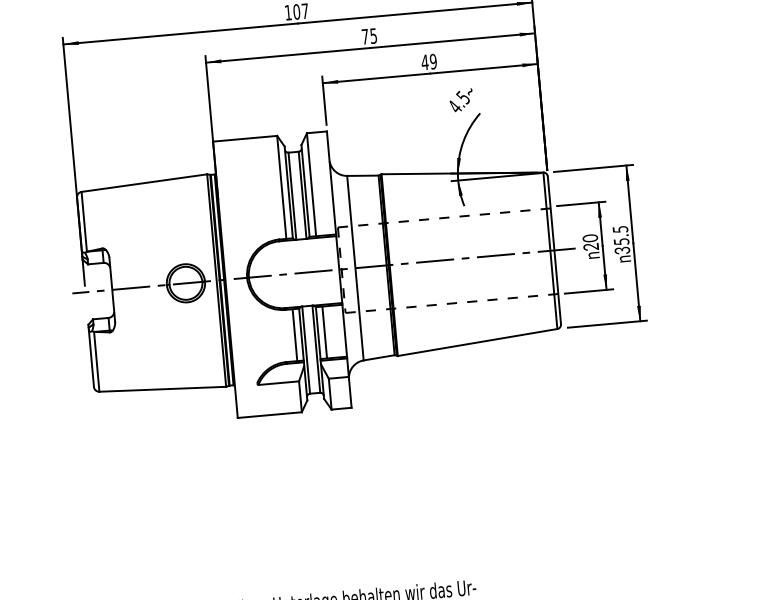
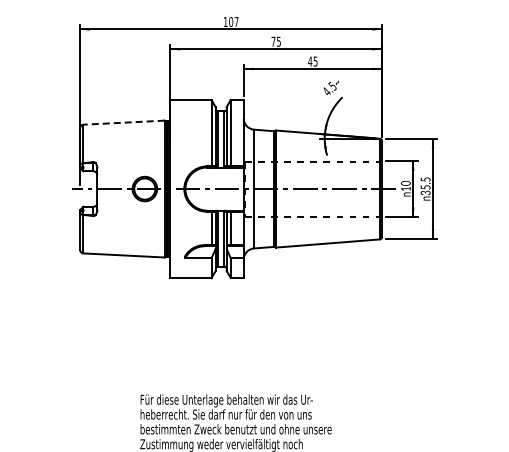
text: (433, 61) -> (315, 61), 49 -> 45
line: (145, 182) -> (124, 122), solid -> dashed
text: (590, 246) -> (405, 188), 20 -> 10

